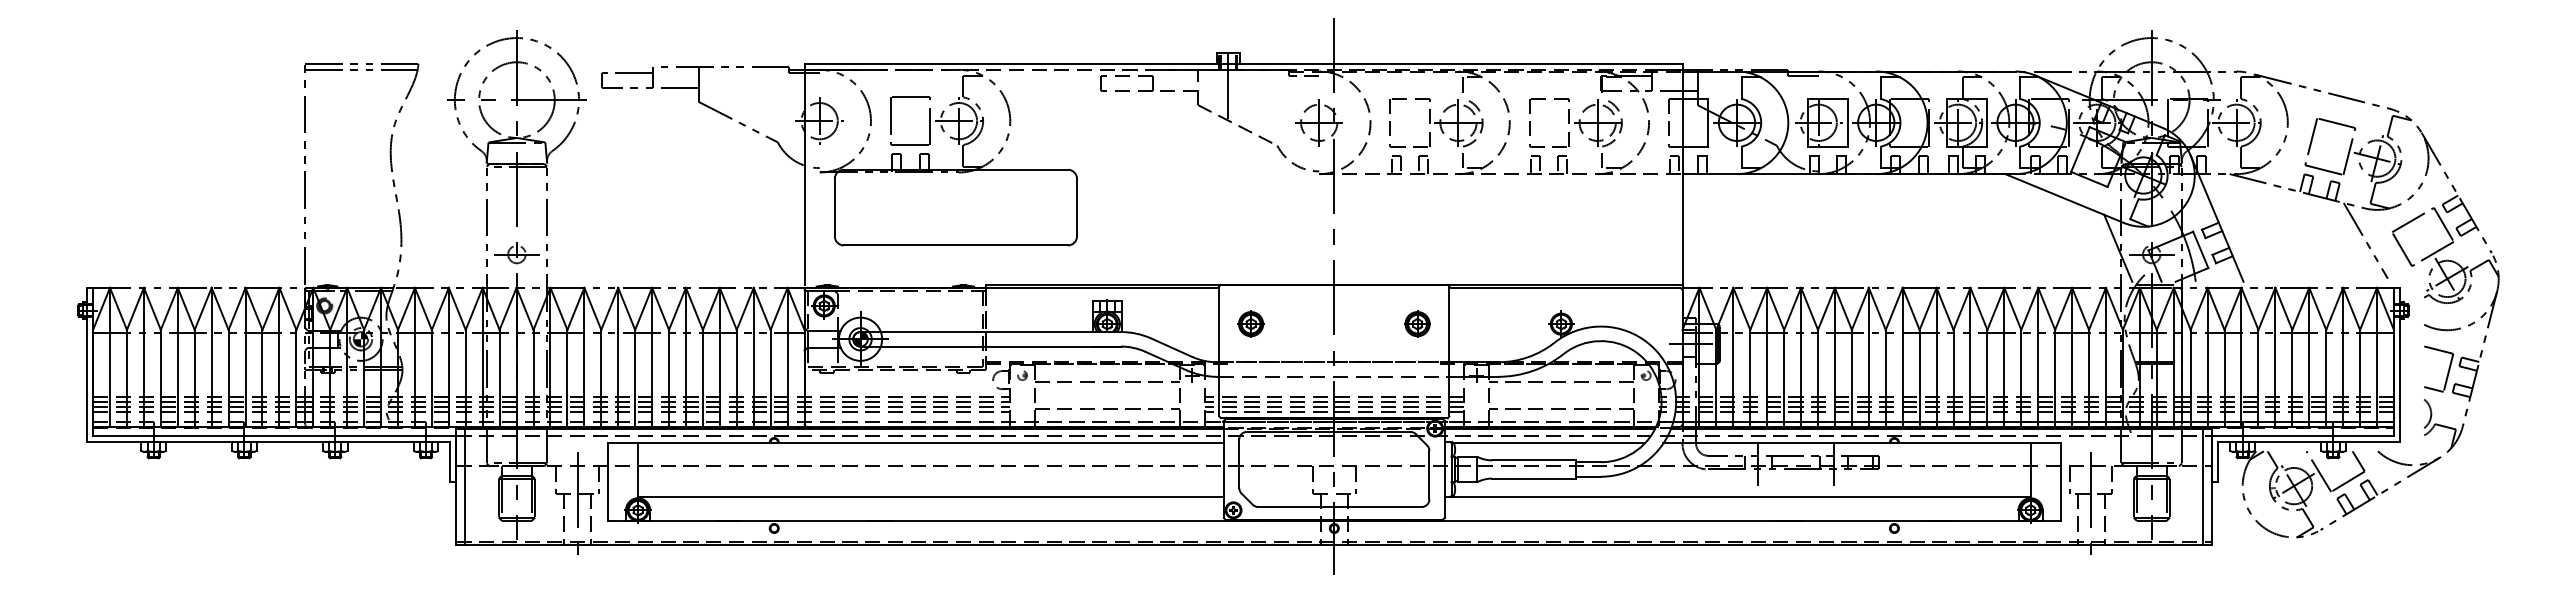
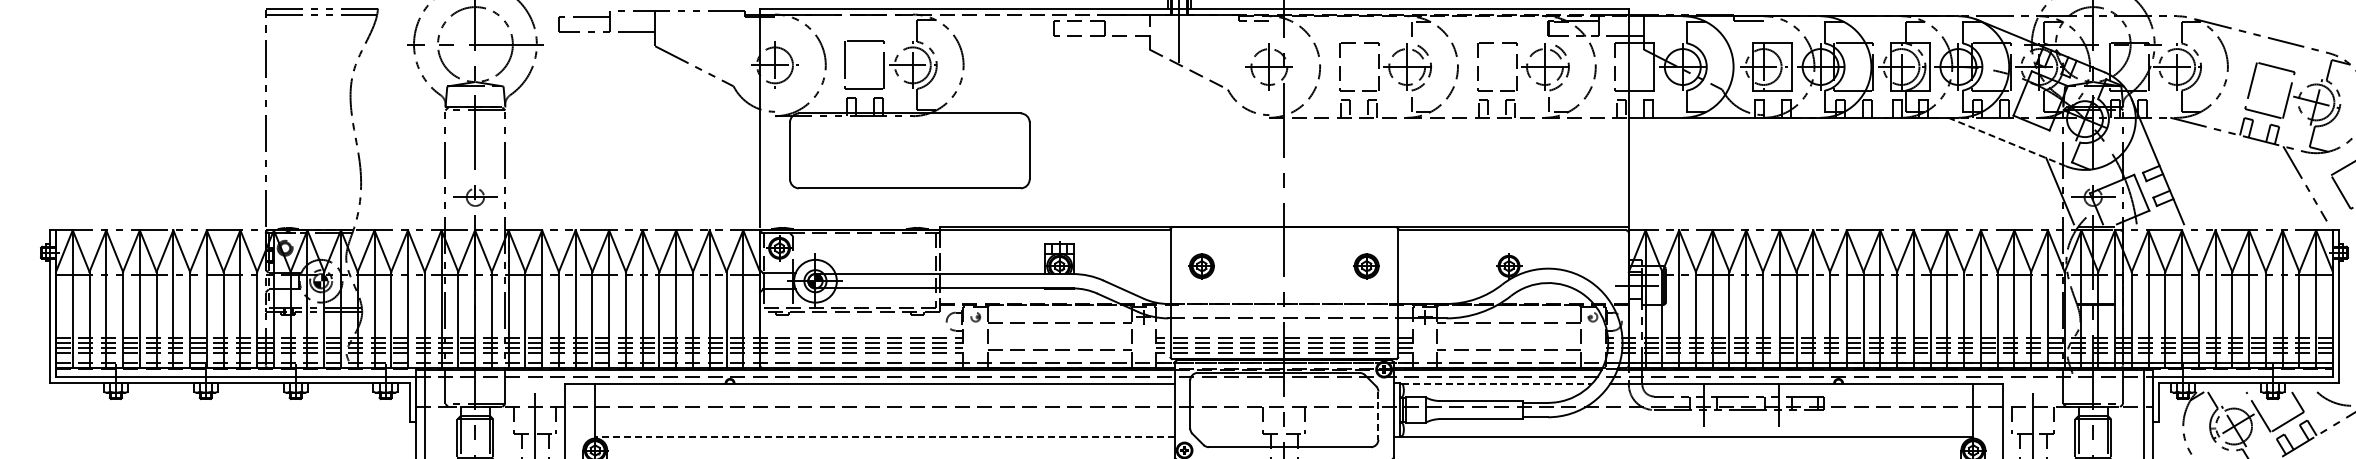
line: (2065, 198) -> (2007, 141), solid -> dashed
line: (1549, 443) -> (1497, 384), solid -> dashed
line: (1429, 475) -> (1378, 416), solid -> dashed
line: (930, 496) -> (884, 436), solid -> dashed

